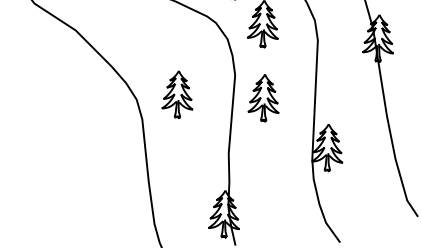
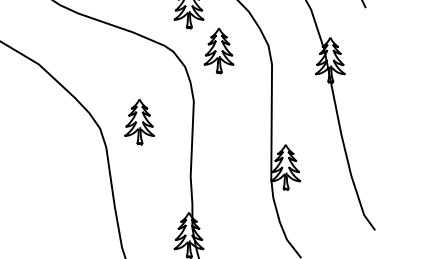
part: (264, 98) -> (222, 122), removed

